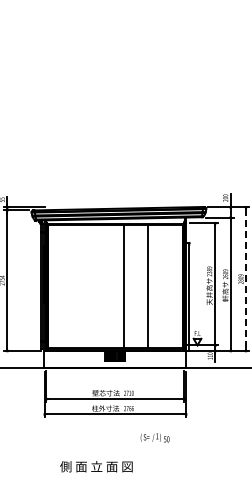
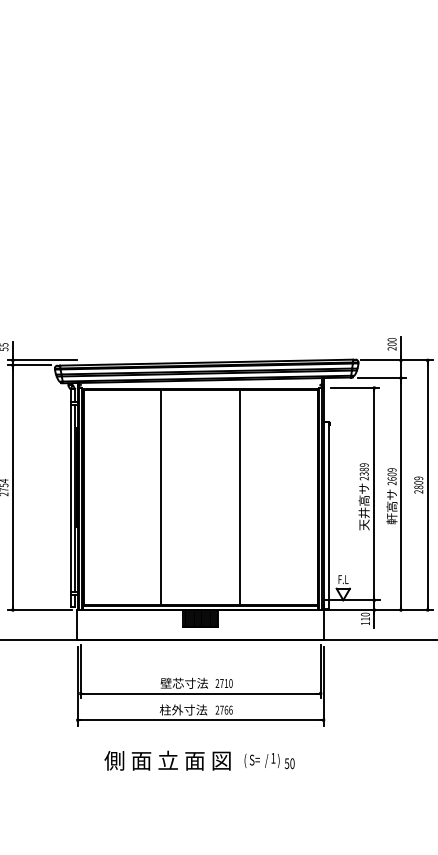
line: (246, 279) -> (428, 485), dashed -> solid
line: (123, 286) -> (160, 497), moved
line: (148, 286) -> (240, 497), moved
text: (96, 466) -> (167, 760), moved

